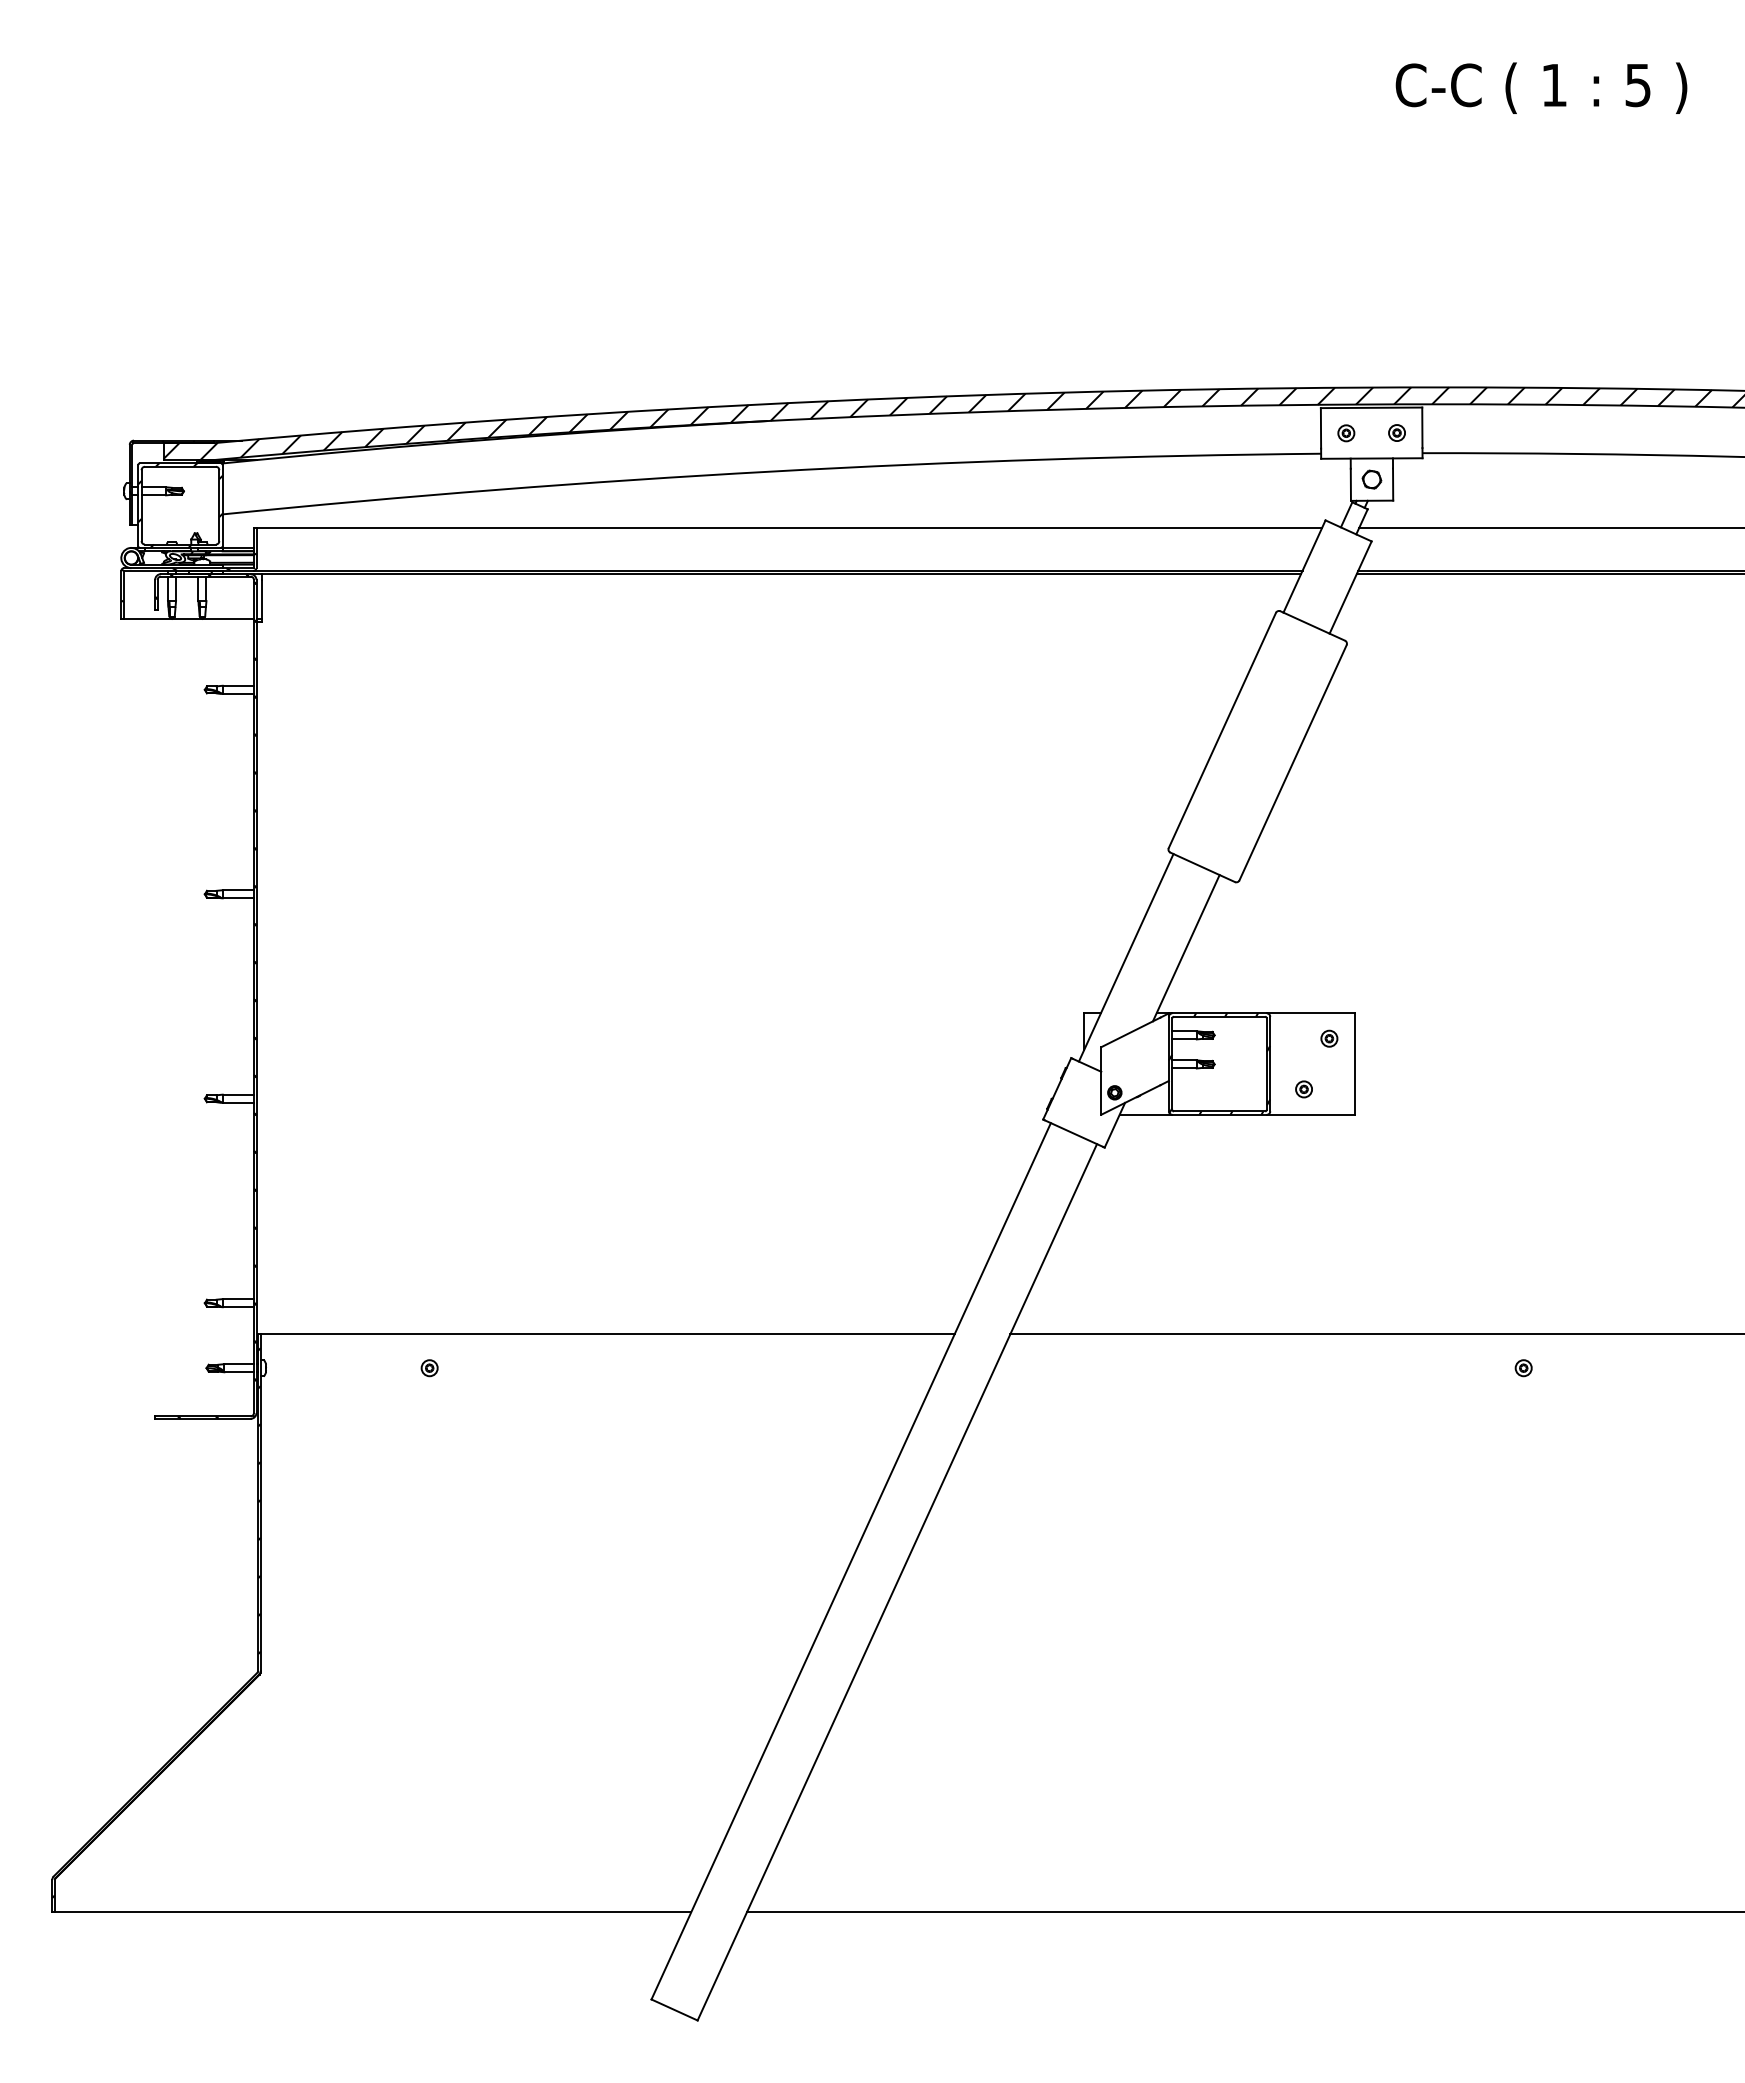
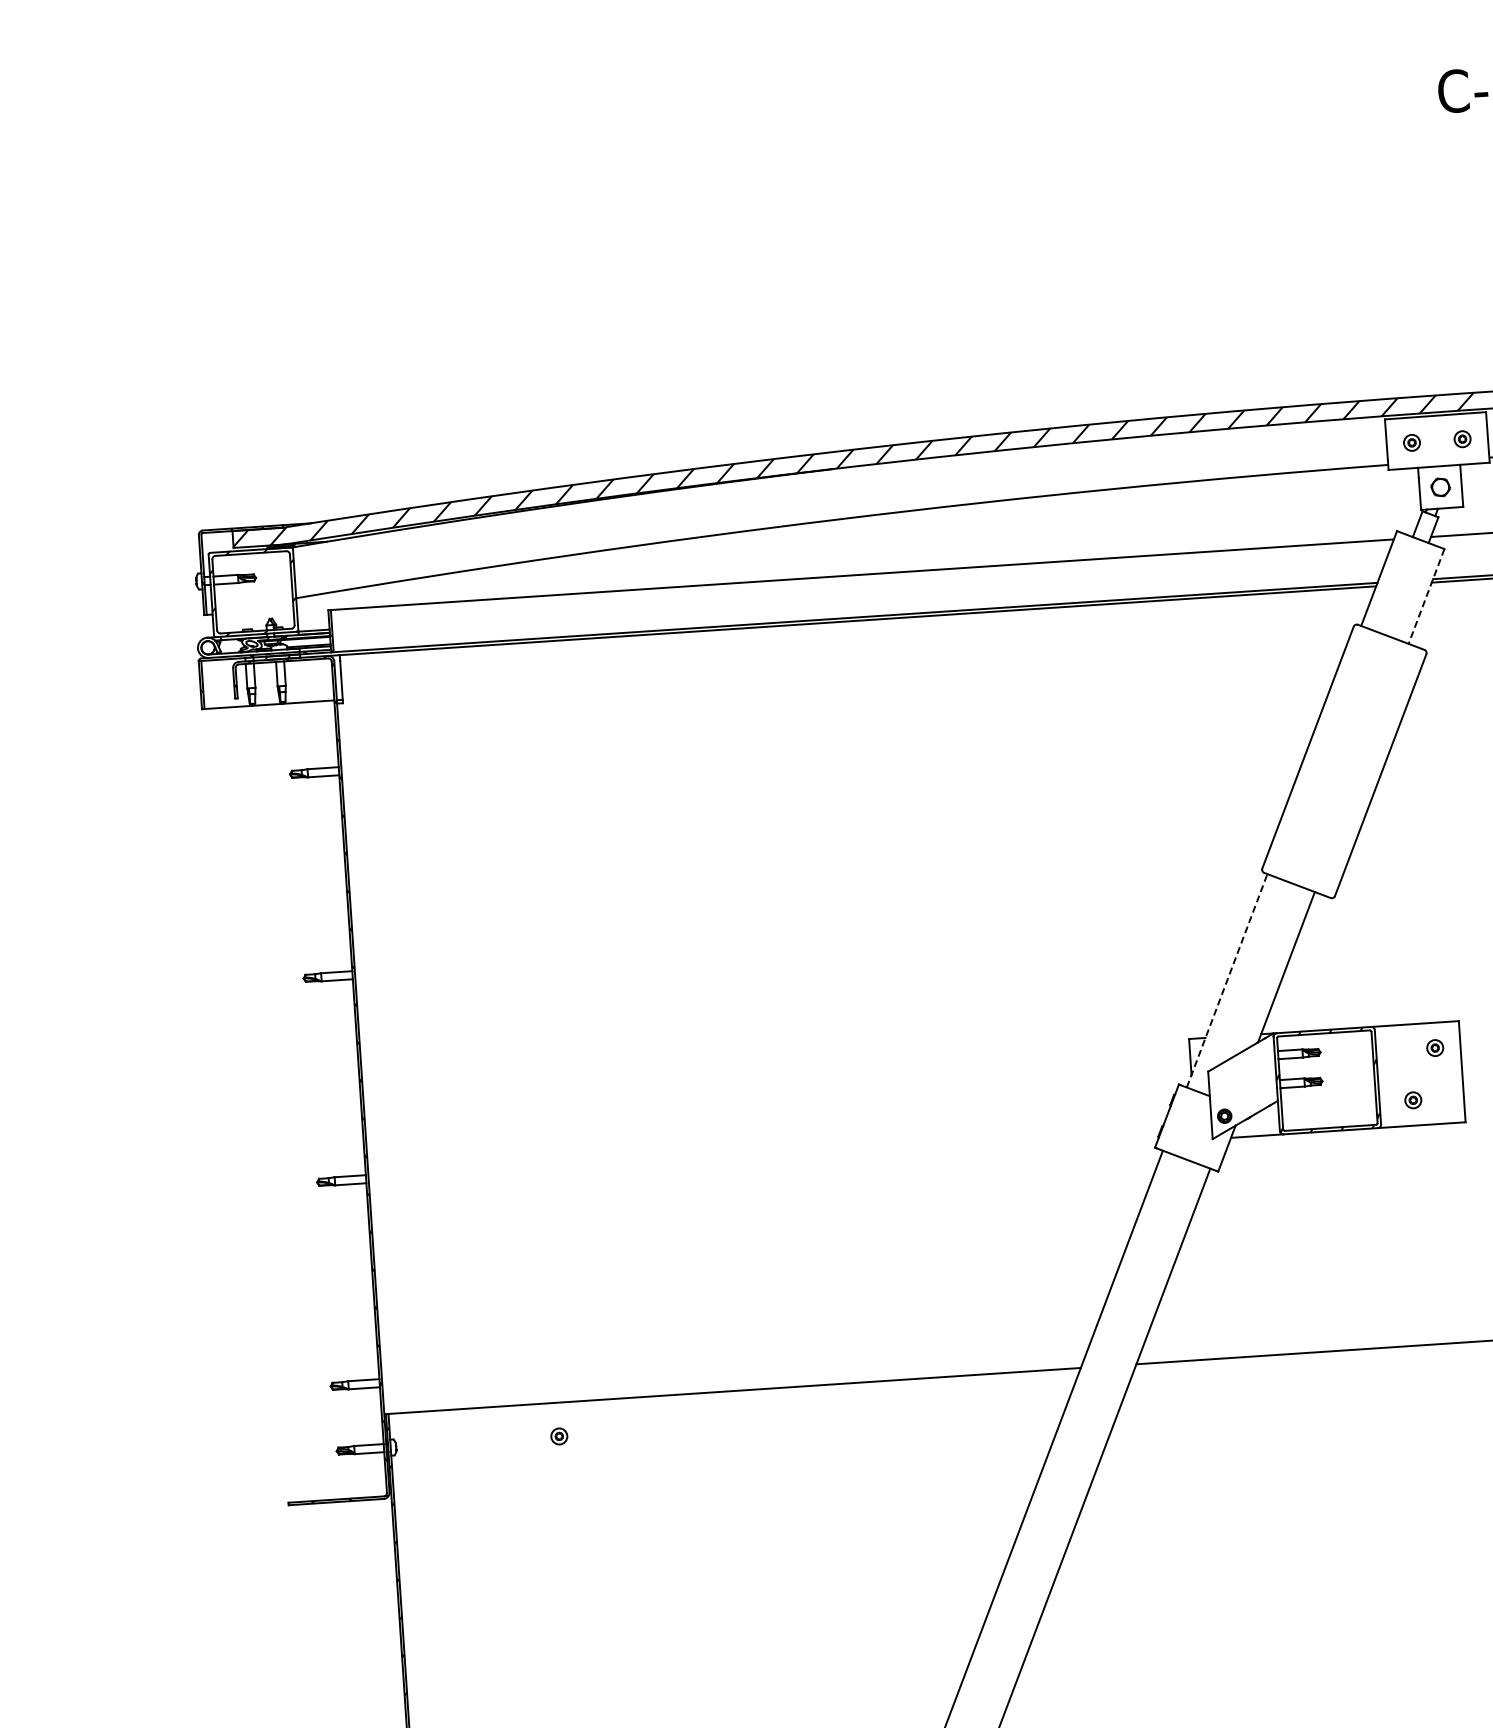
line: (1350, 587) -> (1426, 596), solid -> dashed
line: (1126, 957) -> (1227, 980), solid -> dashed

